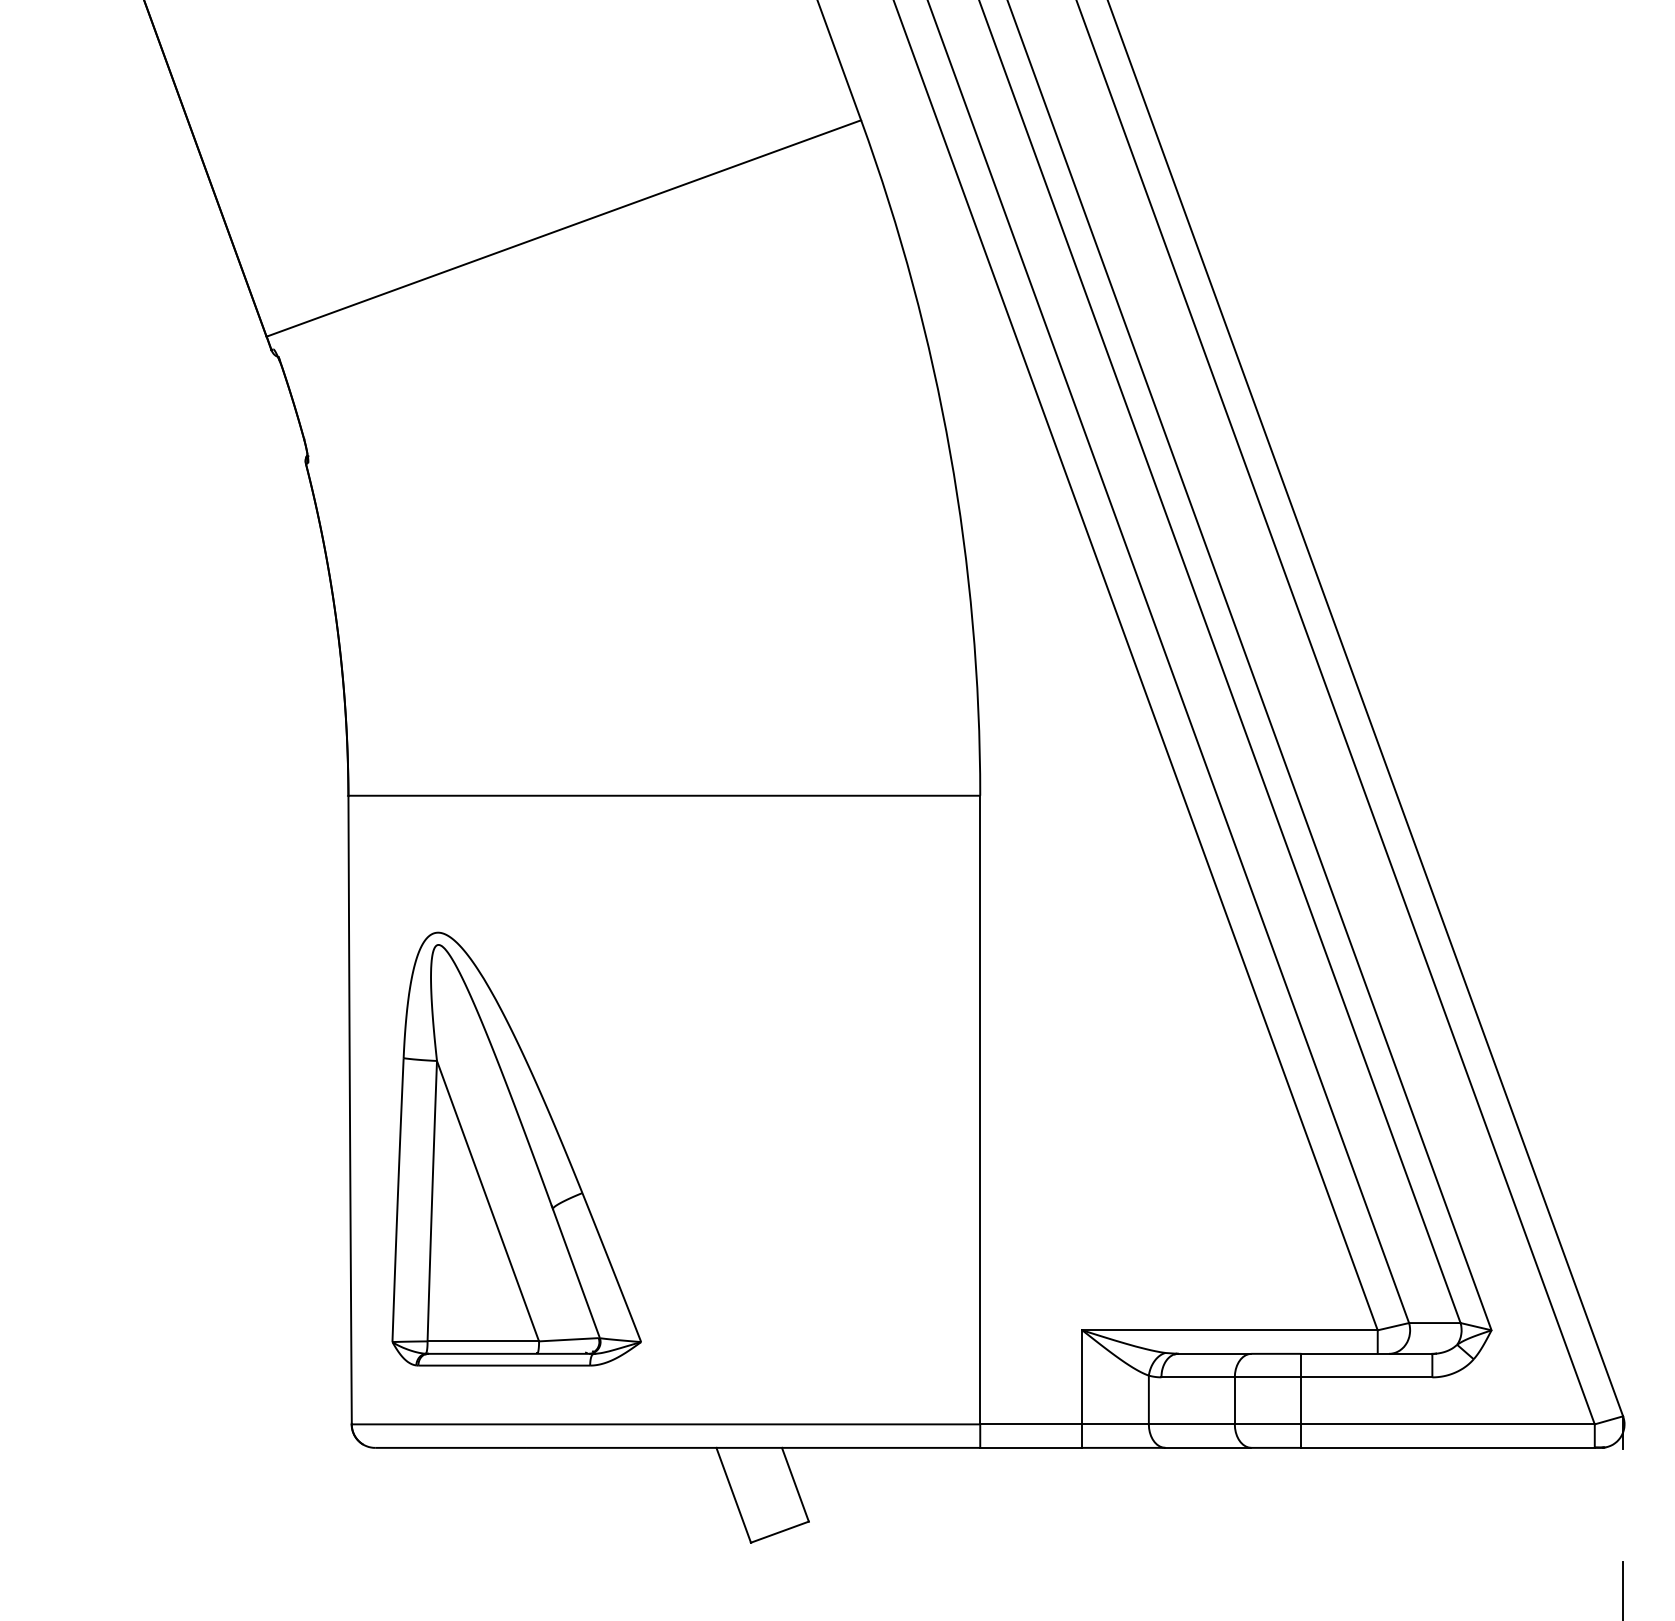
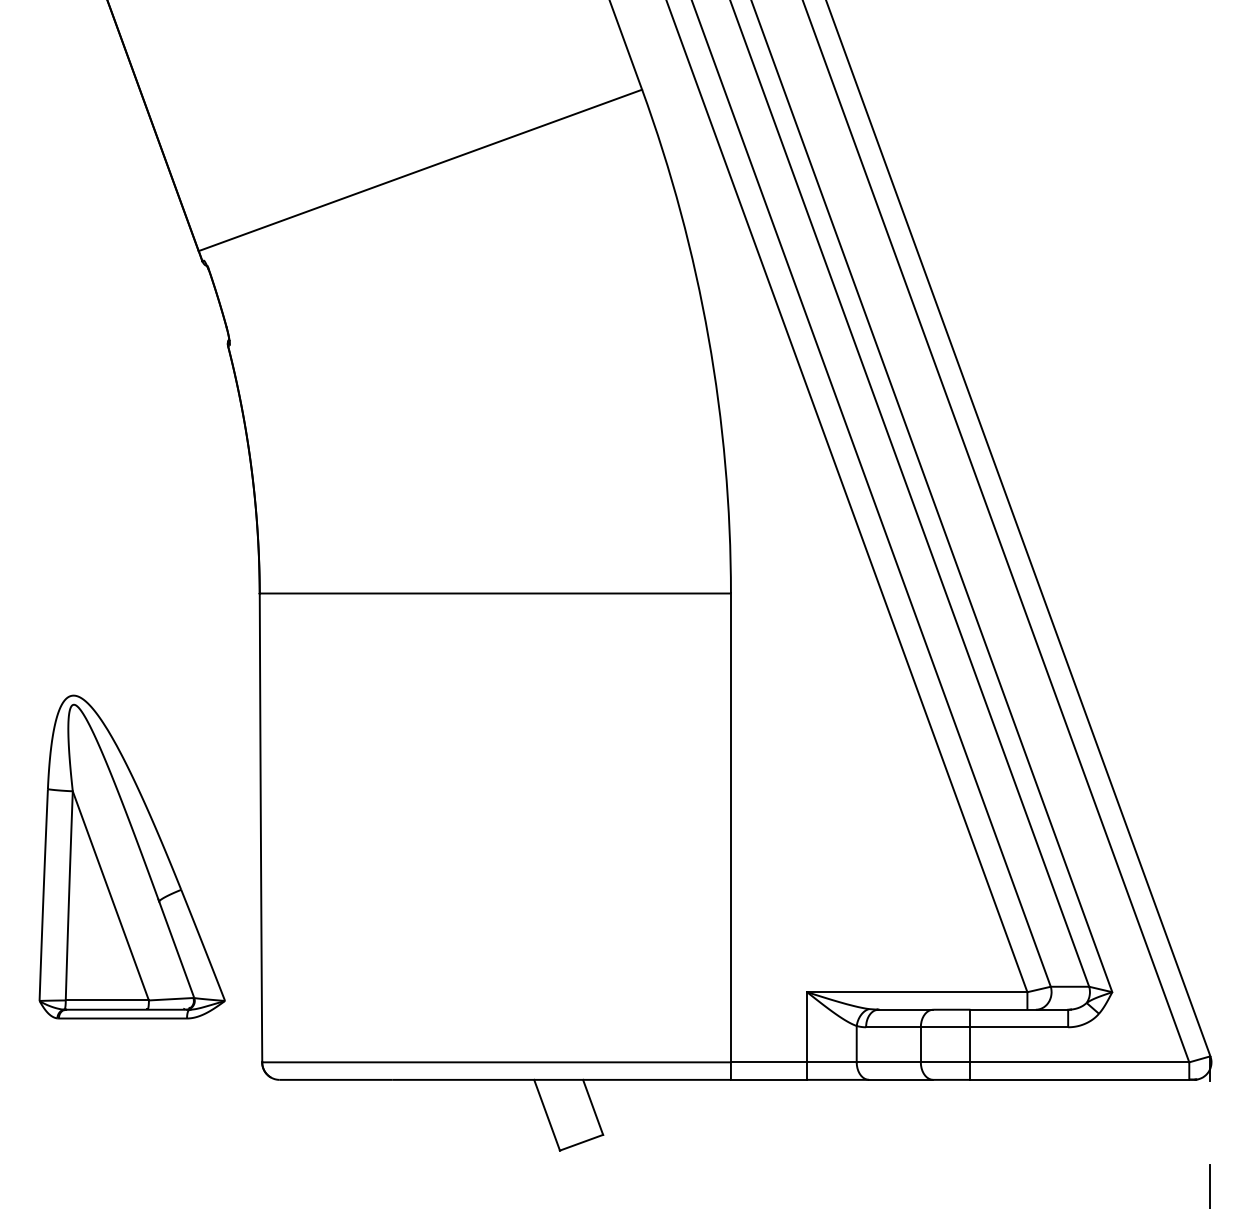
part: (515, 1148) -> (131, 856), moved

